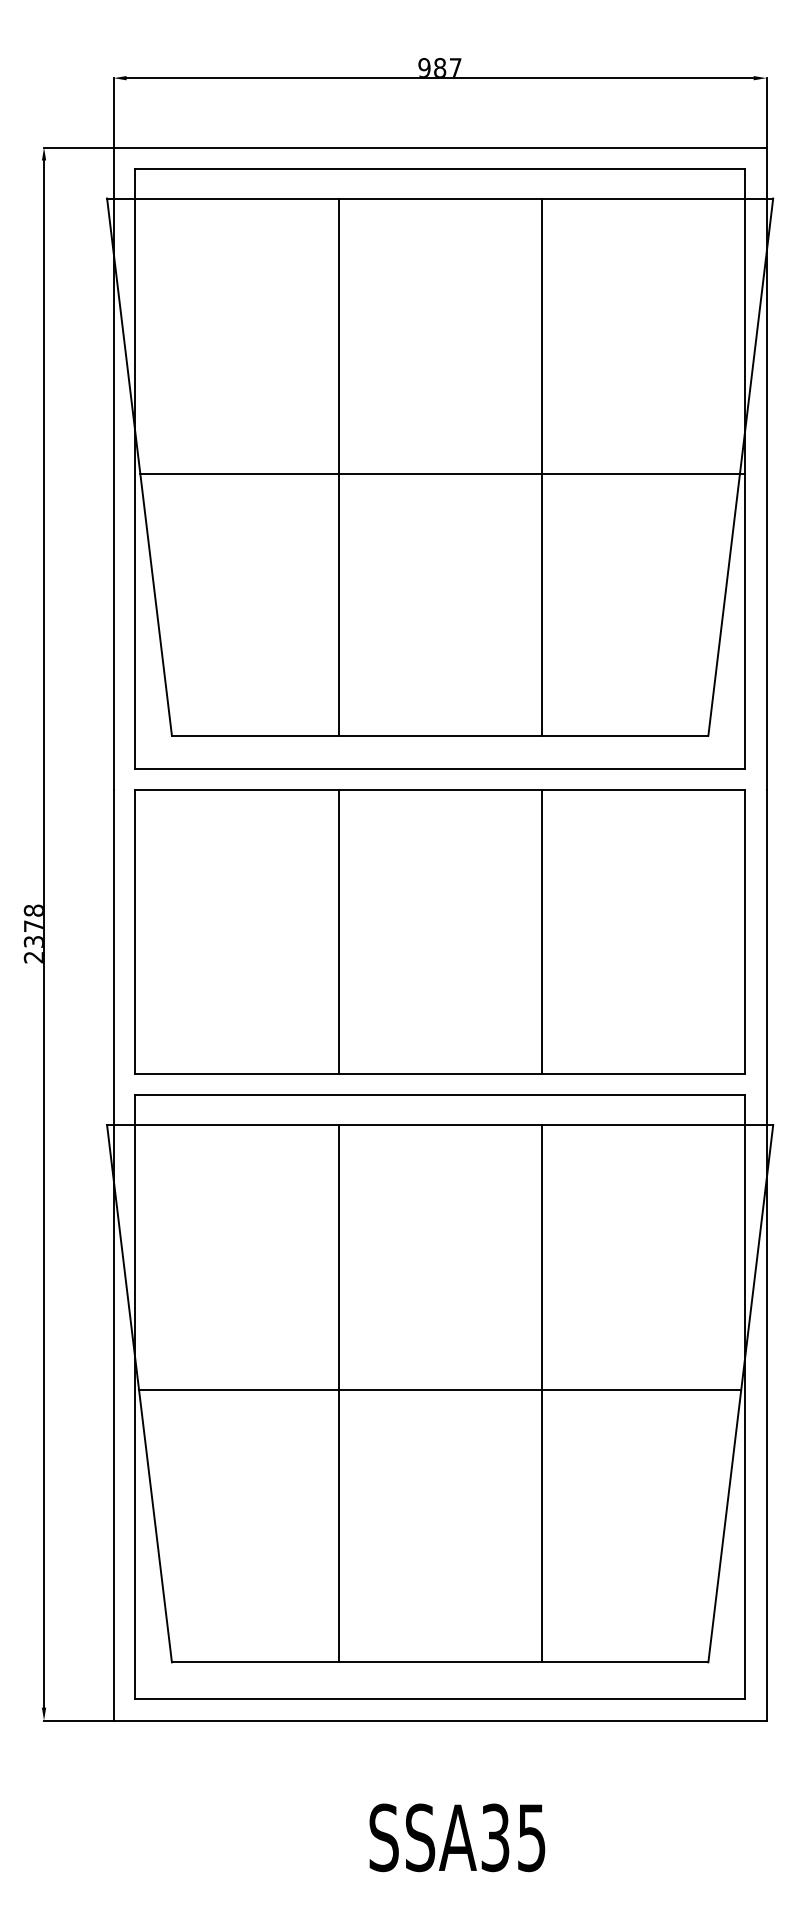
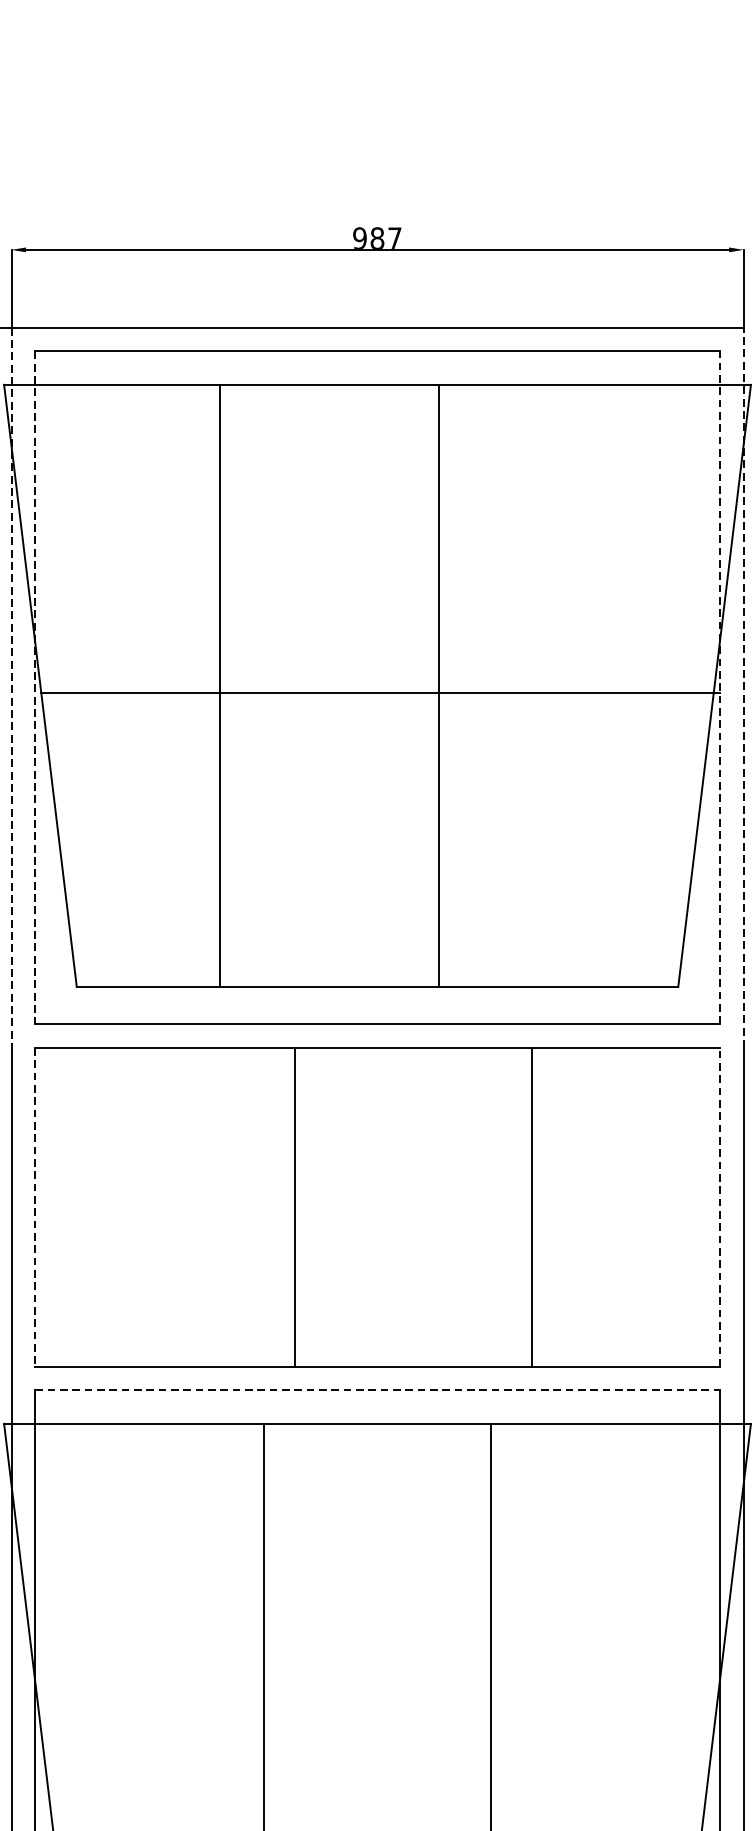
line: (338, 466) -> (219, 685), moved
line: (541, 466) -> (438, 685), moved
line: (134, 468) -> (34, 687), solid -> dashed
line: (745, 468) -> (719, 687), solid -> dashed
line: (766, 468) -> (743, 687), solid -> dashed
line: (113, 469) -> (11, 688), solid -> dashed
line: (338, 931) -> (294, 1206), moved
line: (541, 931) -> (531, 1206), moved
line: (745, 931) -> (719, 1206), solid -> dashed
line: (134, 932) -> (34, 1207), solid -> dashed
line: (440, 1095) -> (377, 1390), solid -> dashed
line: (440, 1389) -> (377, 1720), removed

